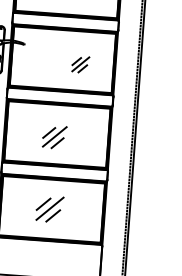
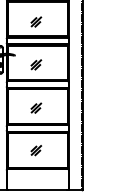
part: (80, 63) -> (36, 64), moved
part: (55, 135) -> (36, 107), size x0.71
part: (47, 209) -> (35, 150), size x0.62

